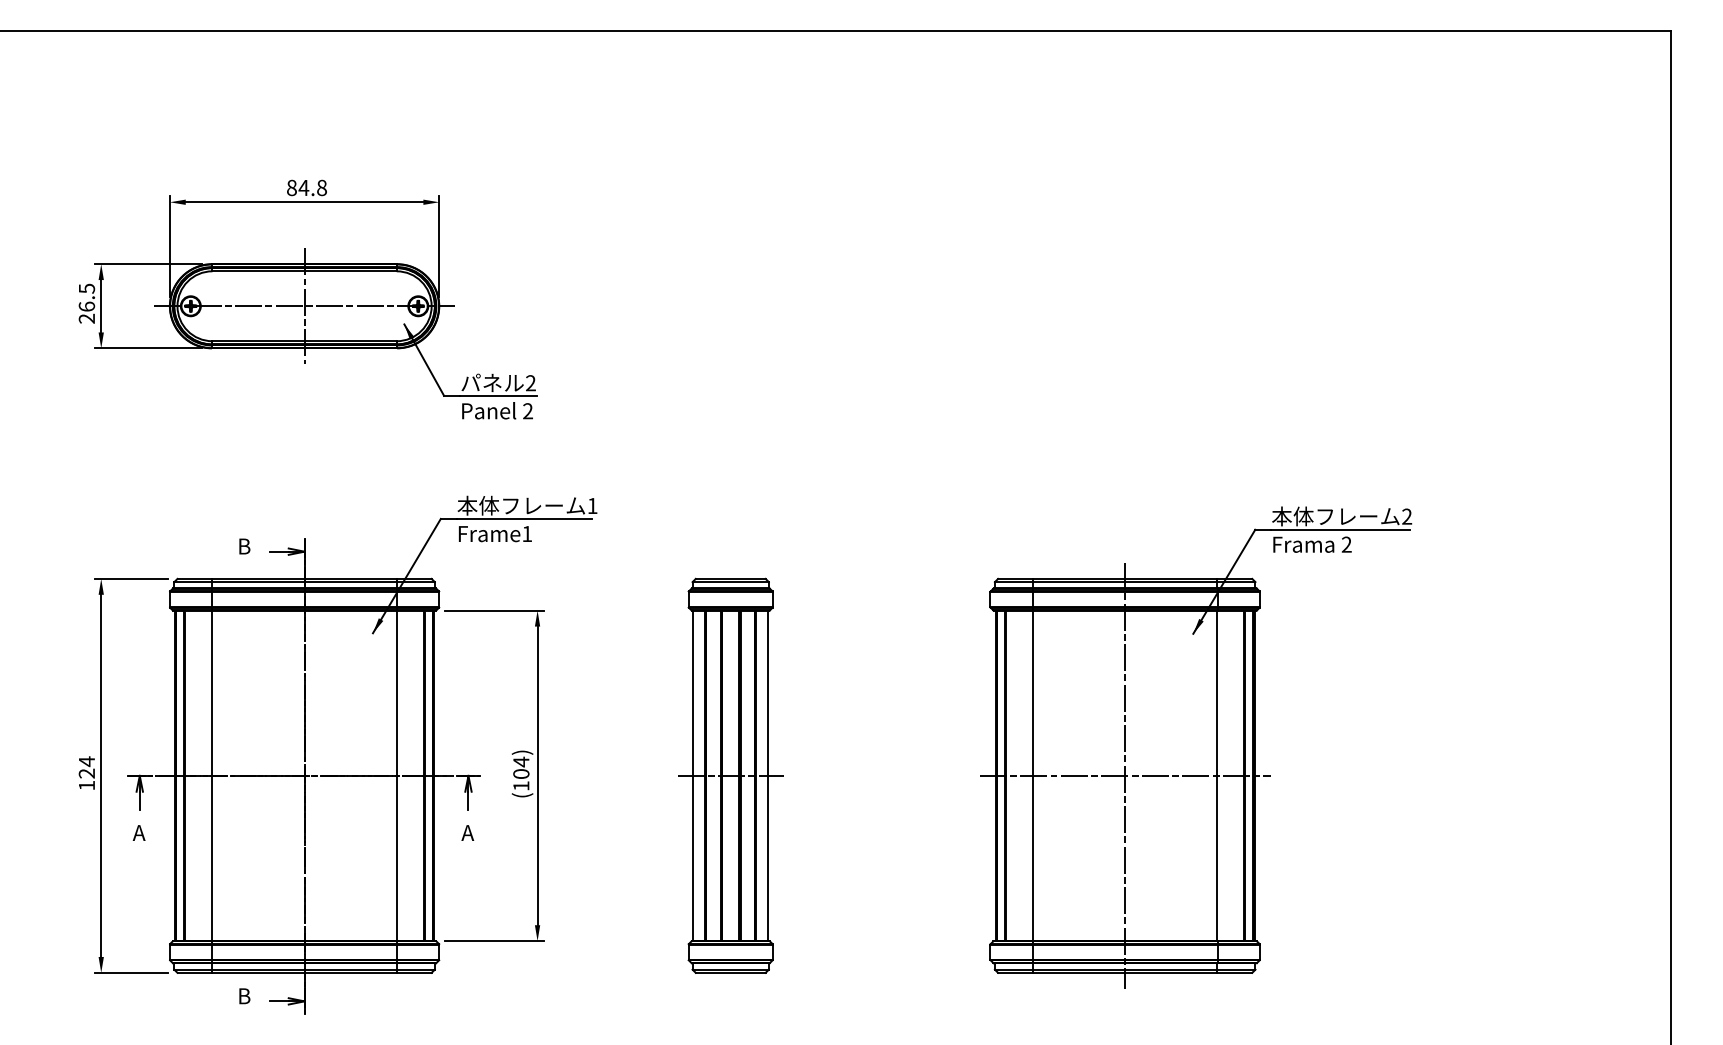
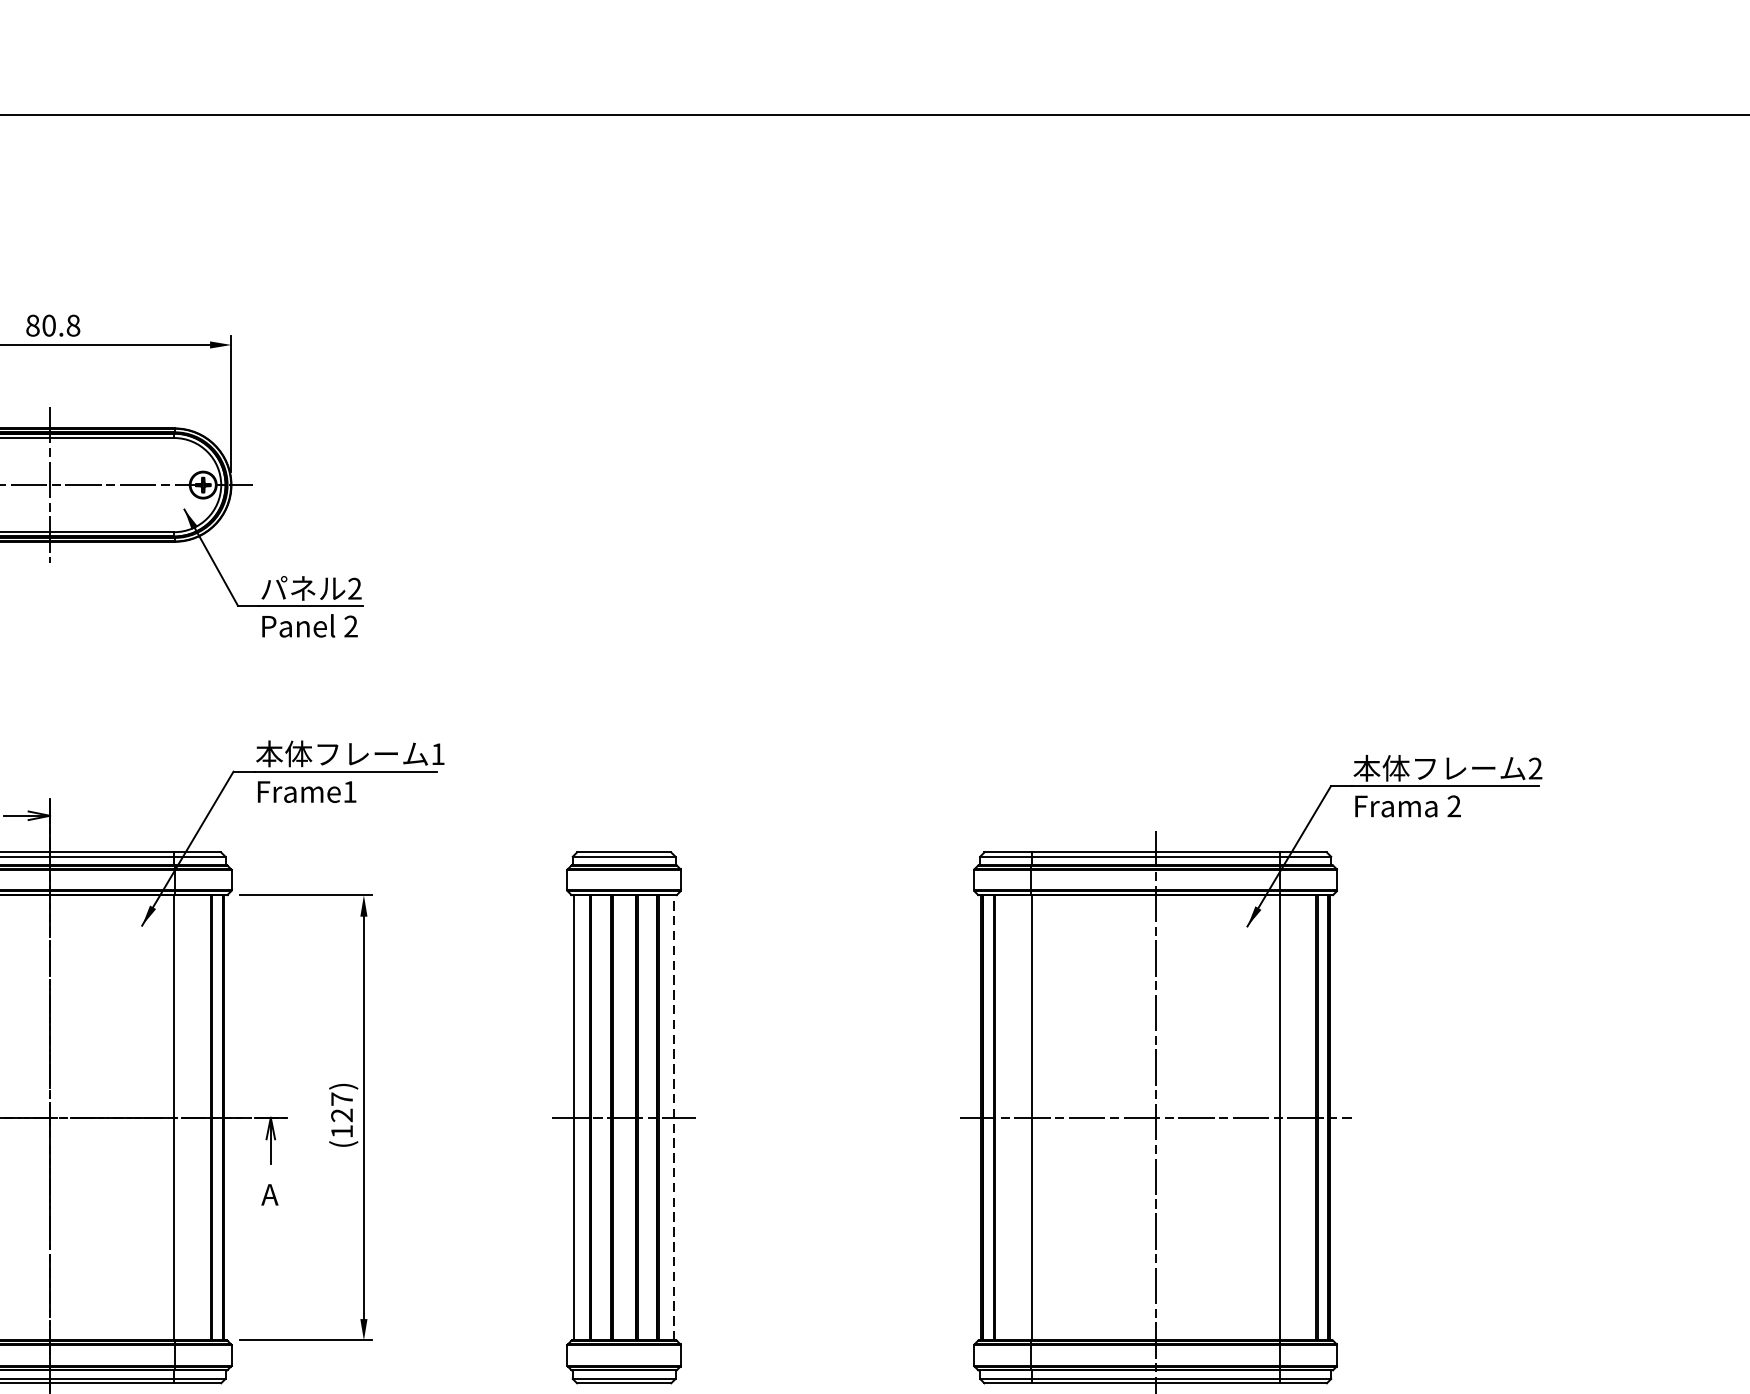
text: (303, 187) -> (48, 325), 84.8 -> 80.8
text: (521, 767) -> (342, 1106), (104) -> (127)
line: (768, 775) -> (675, 1117), solid -> dashed

